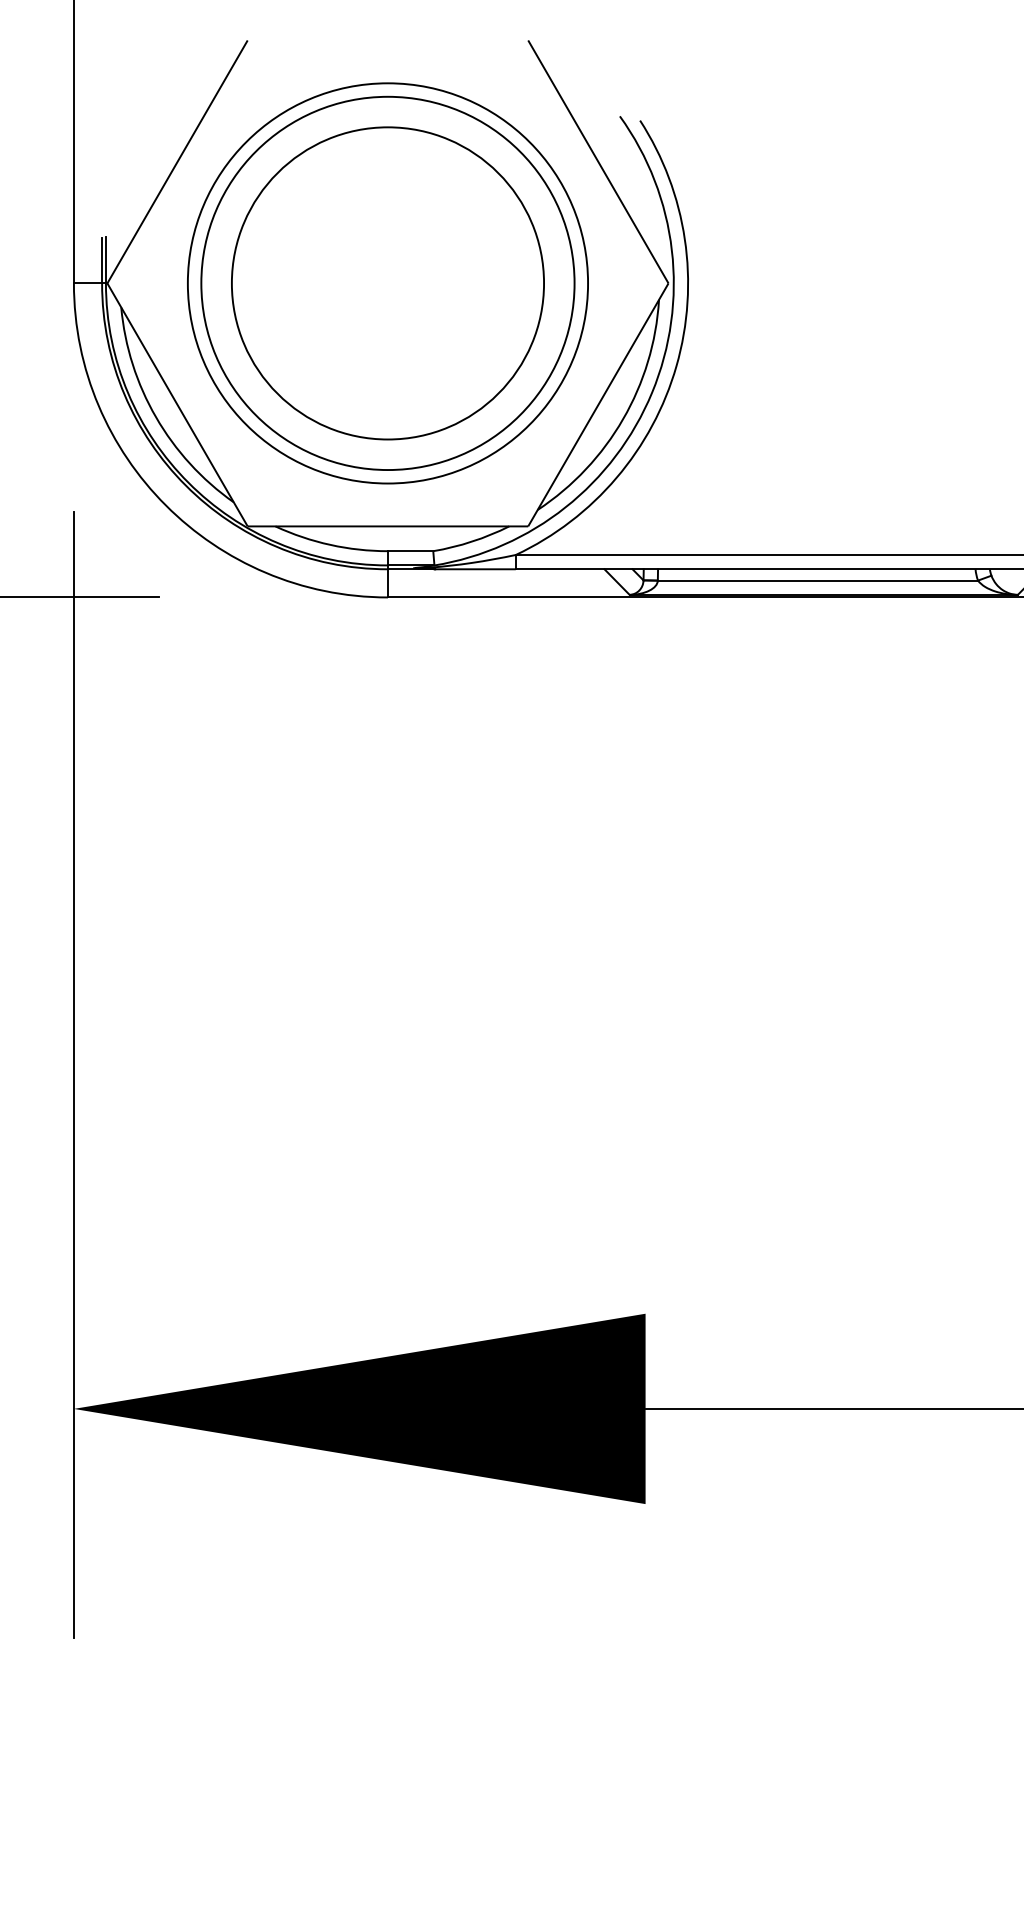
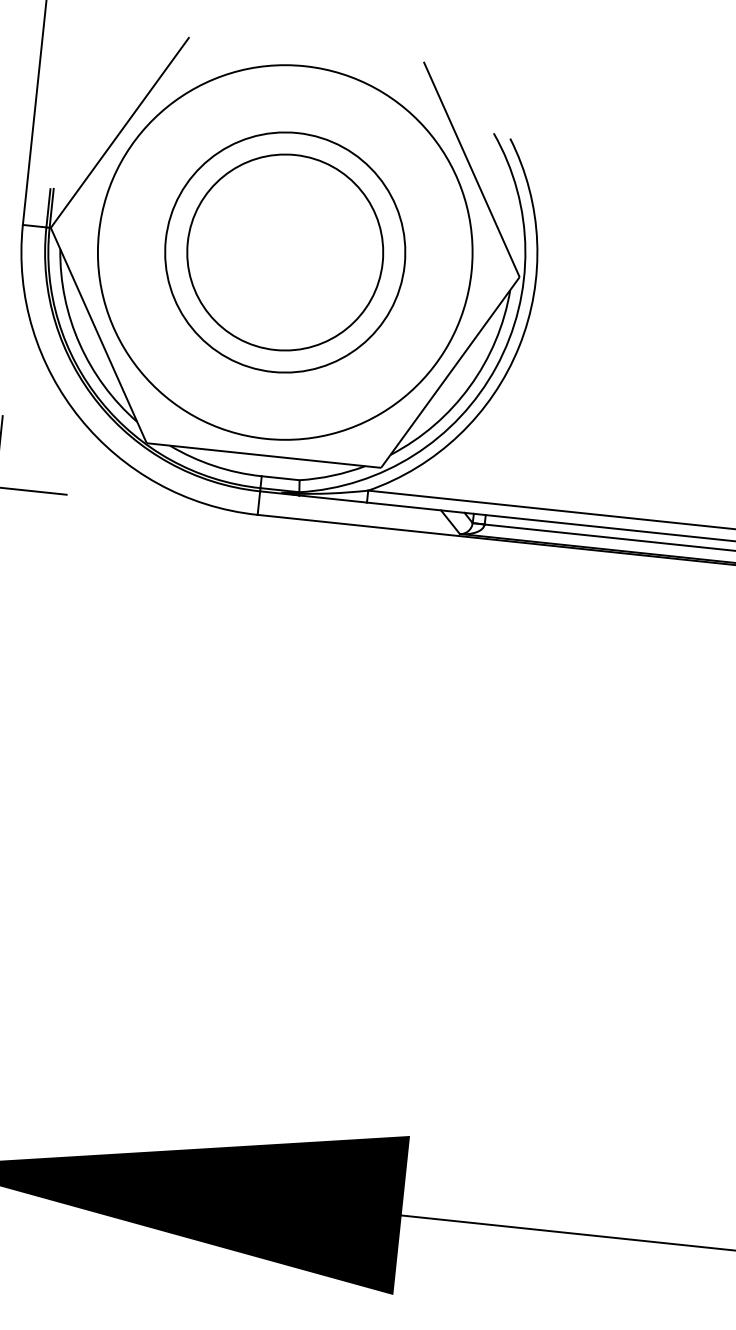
circle: (387, 283) -> (284, 252), size x0.62
circle: (387, 283) -> (284, 252), size x0.71
circle: (387, 283) -> (284, 252), size x1.43

